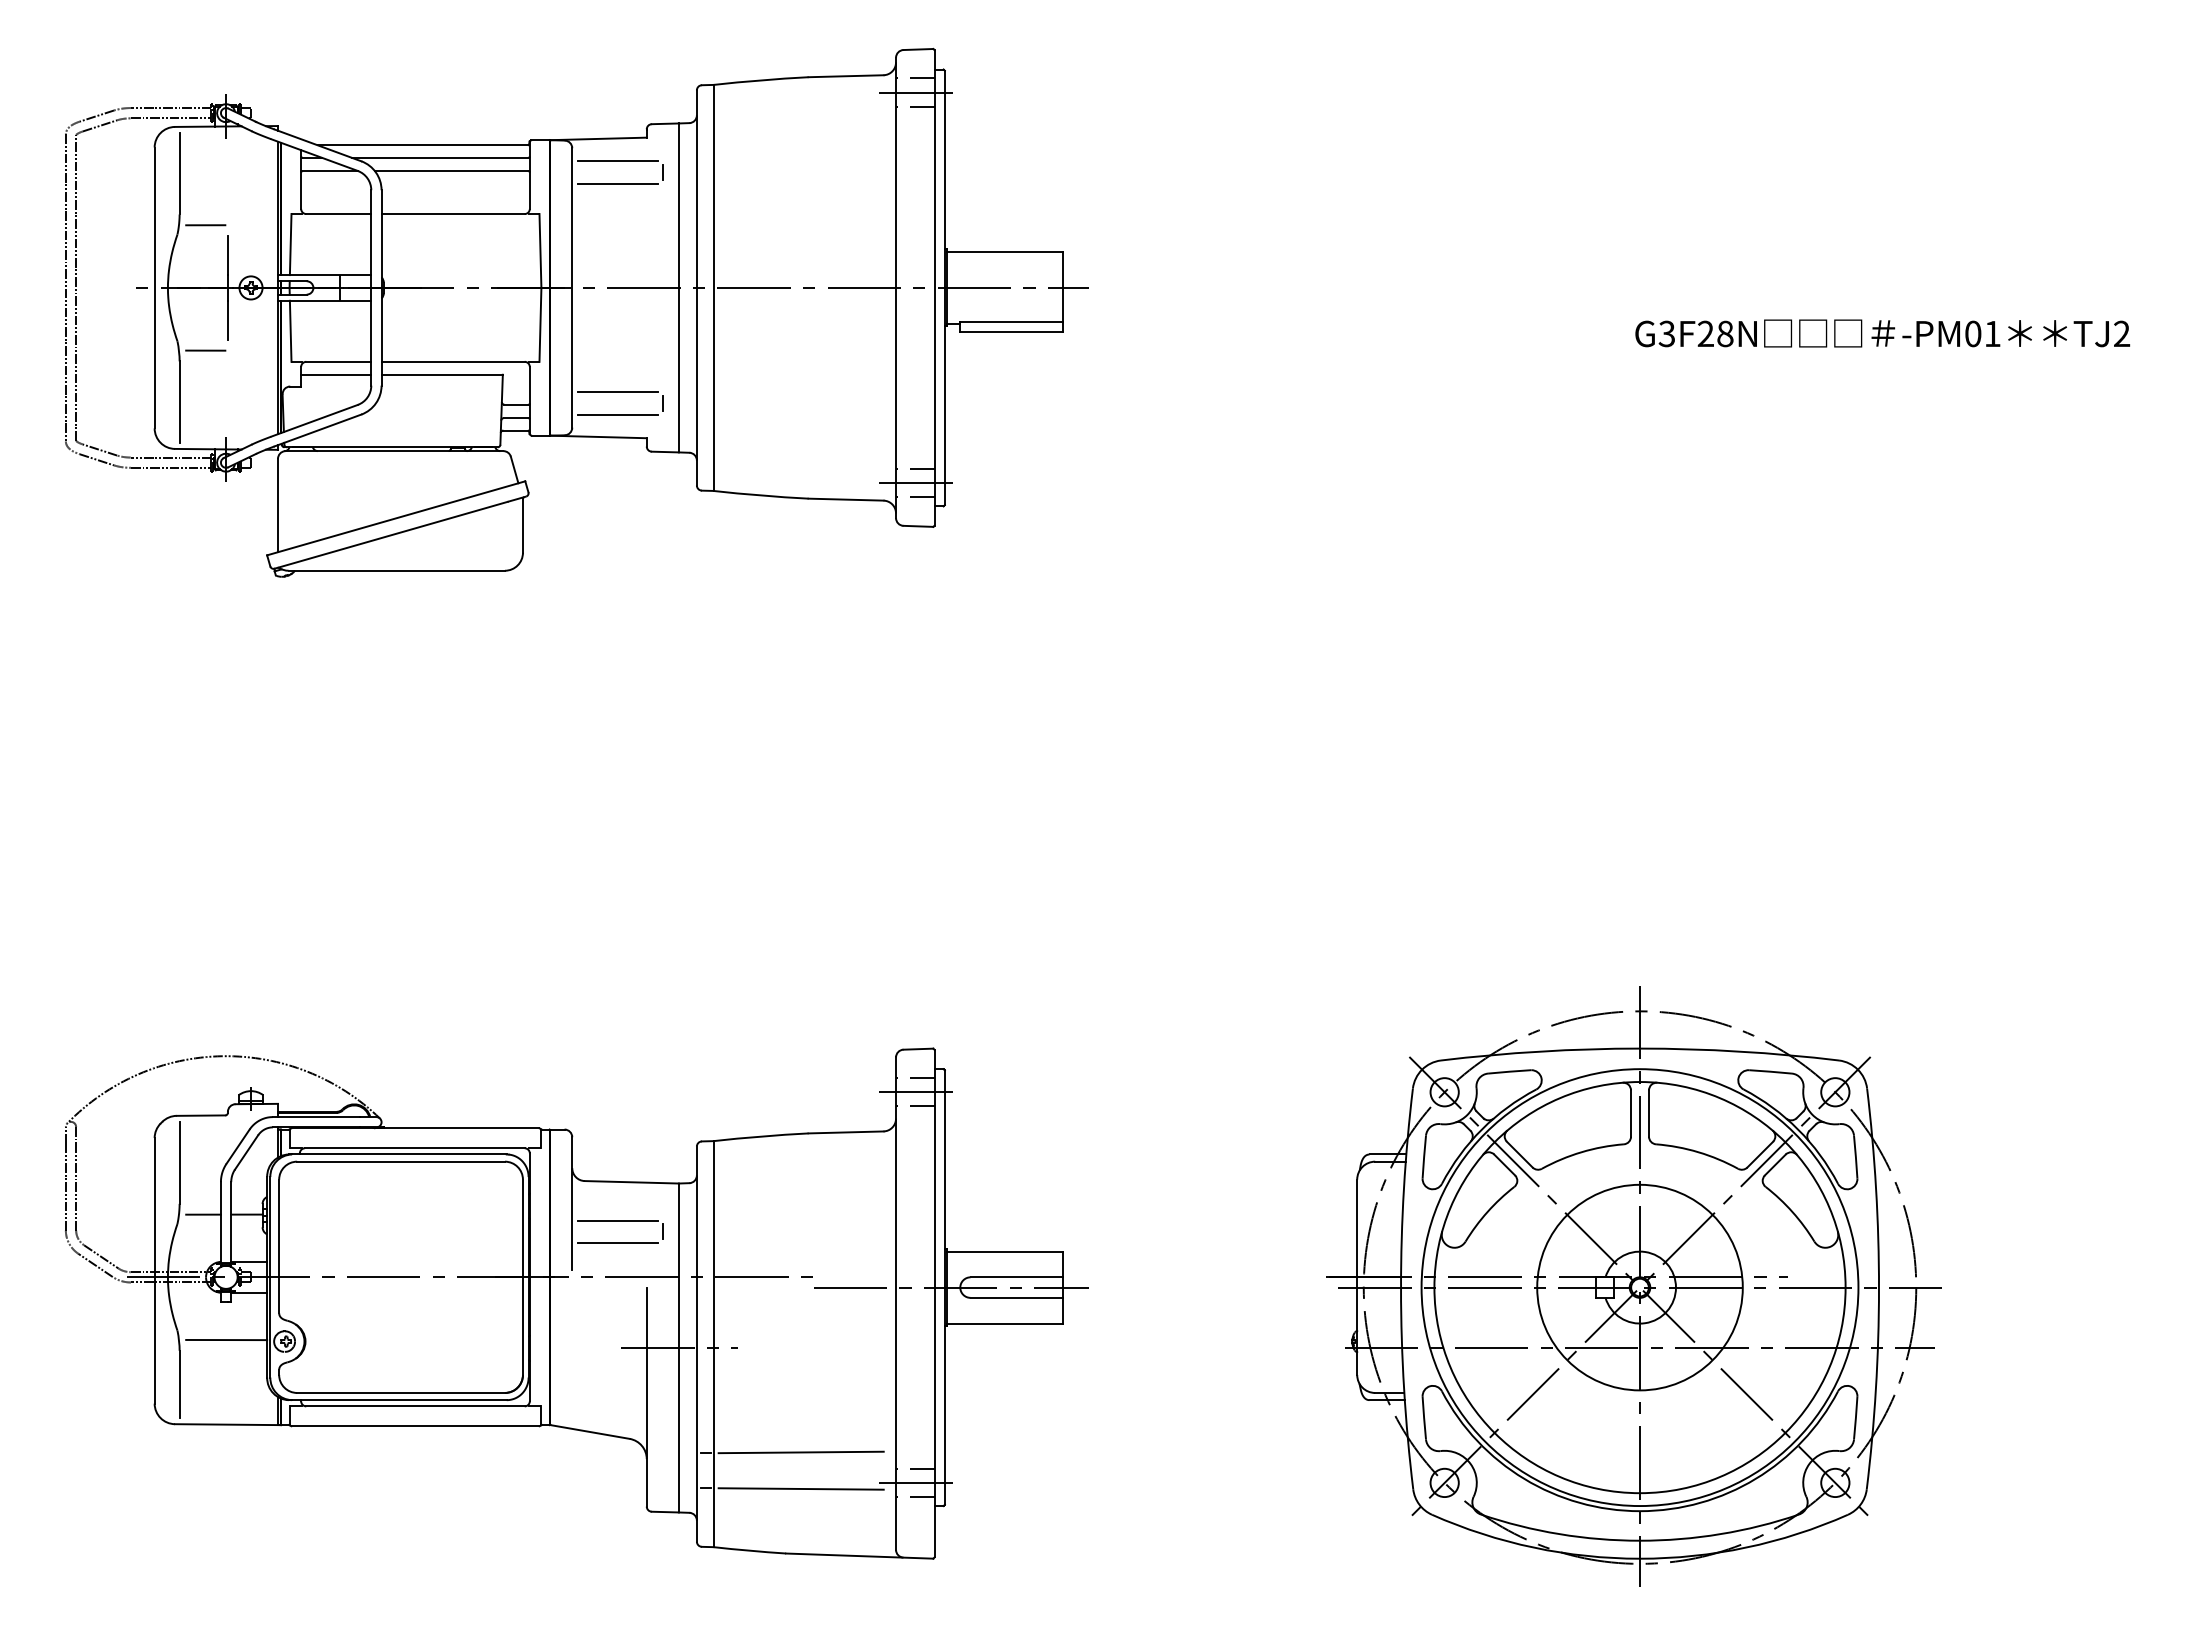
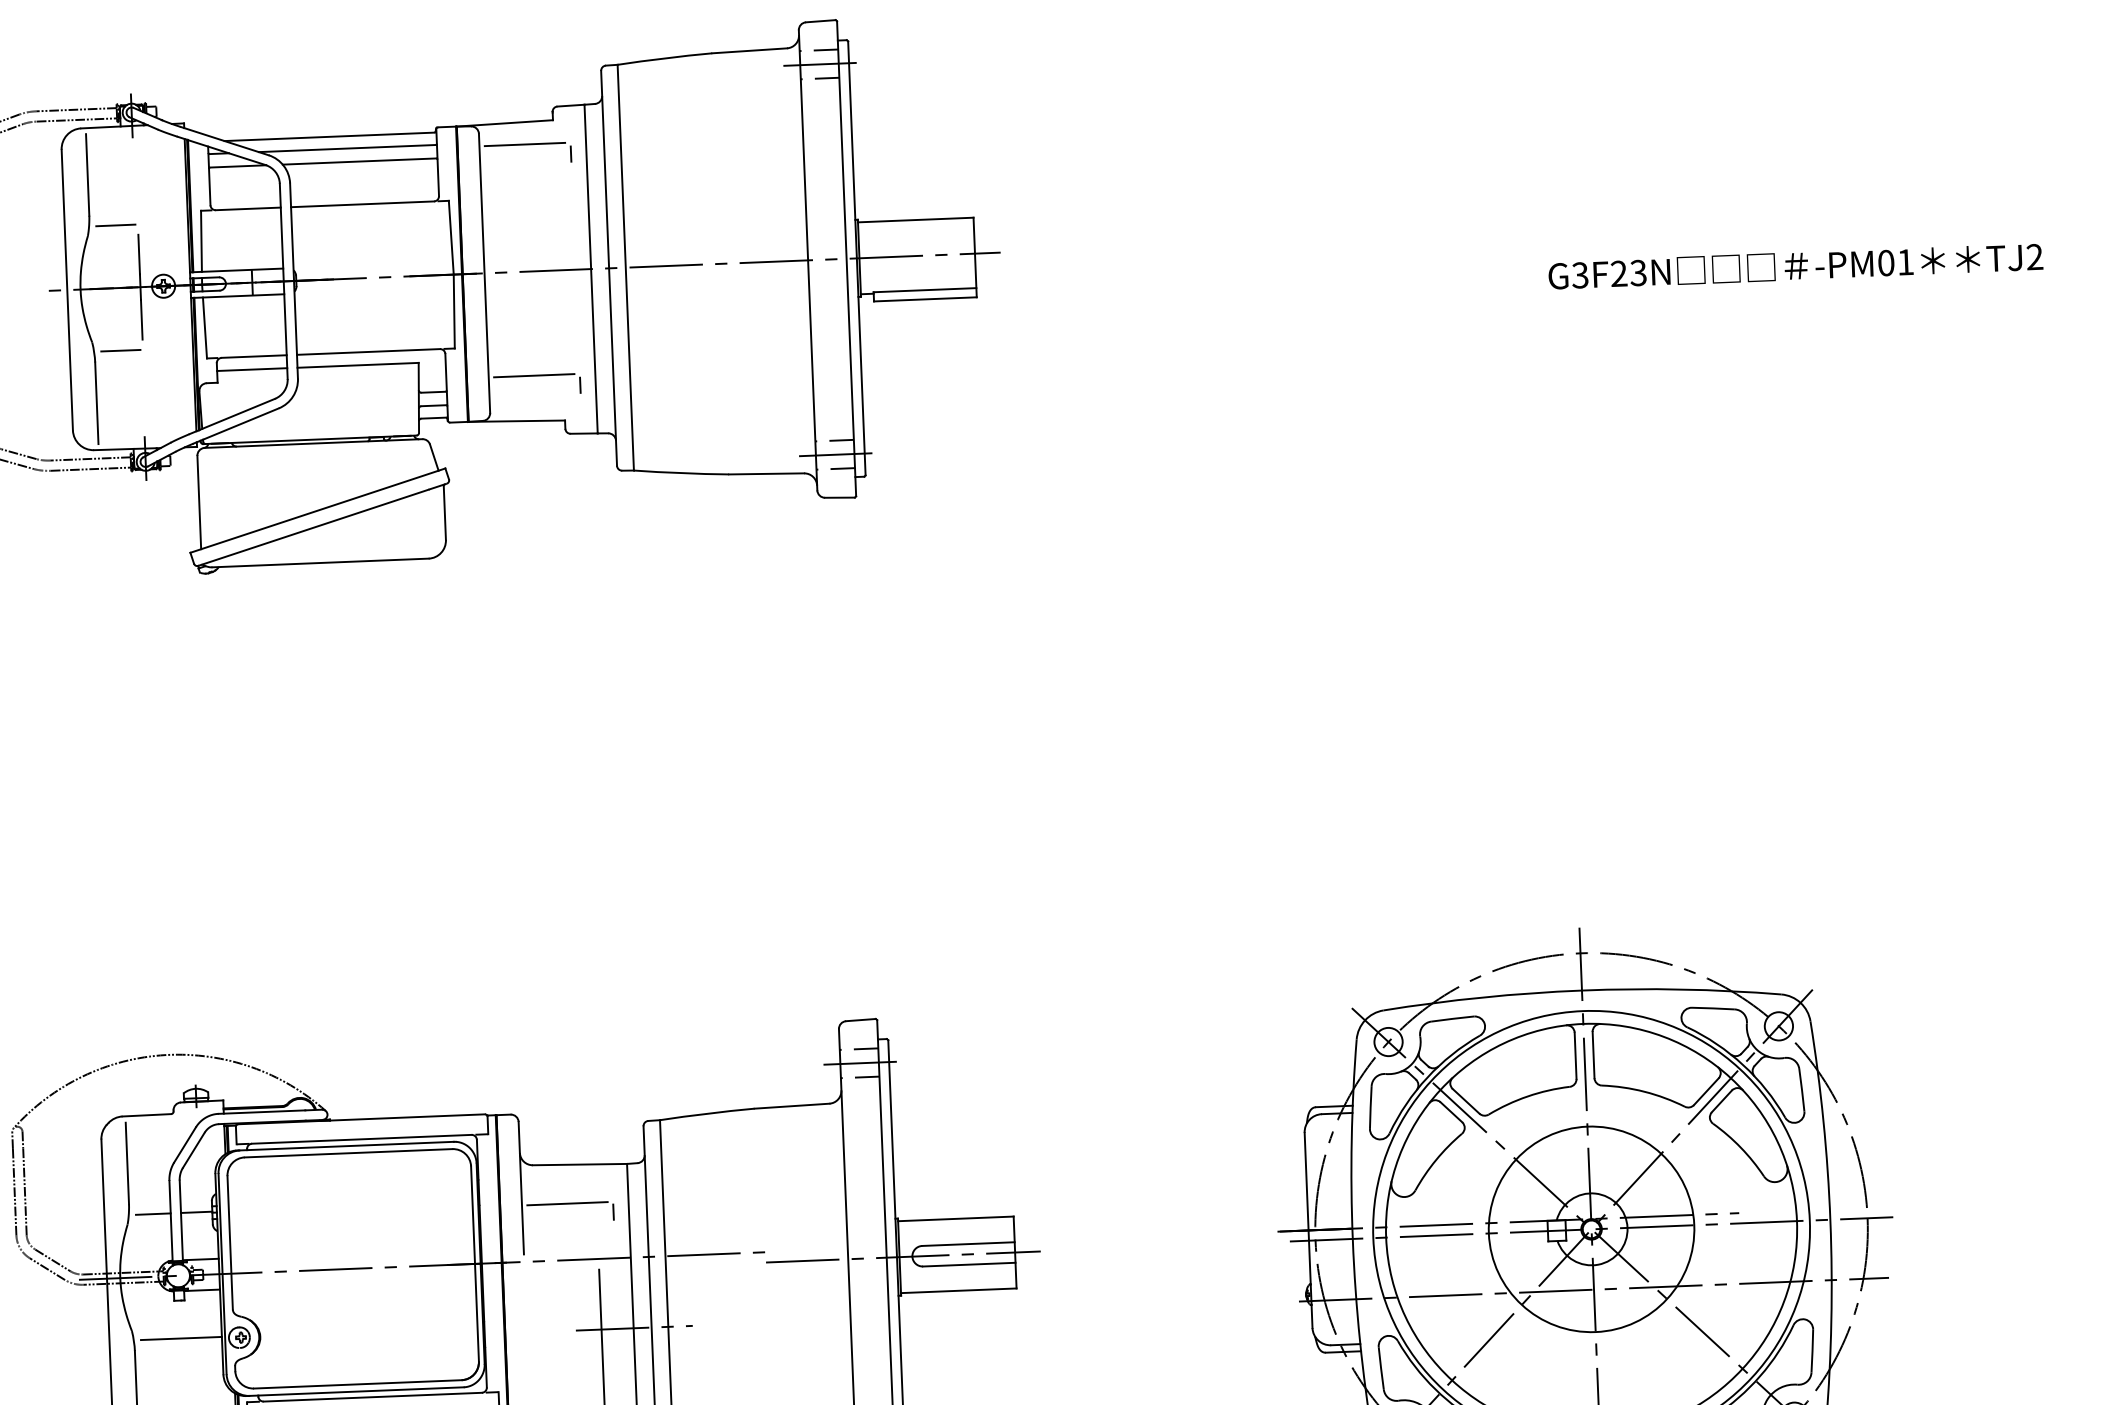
line: (617, 183) -> (525, 167), removed
text: (1725, 333) -> (1638, 272), G3F28N -> G3F23N
line: (617, 415) -> (534, 398), removed
line: (617, 1242) -> (568, 1225), removed

